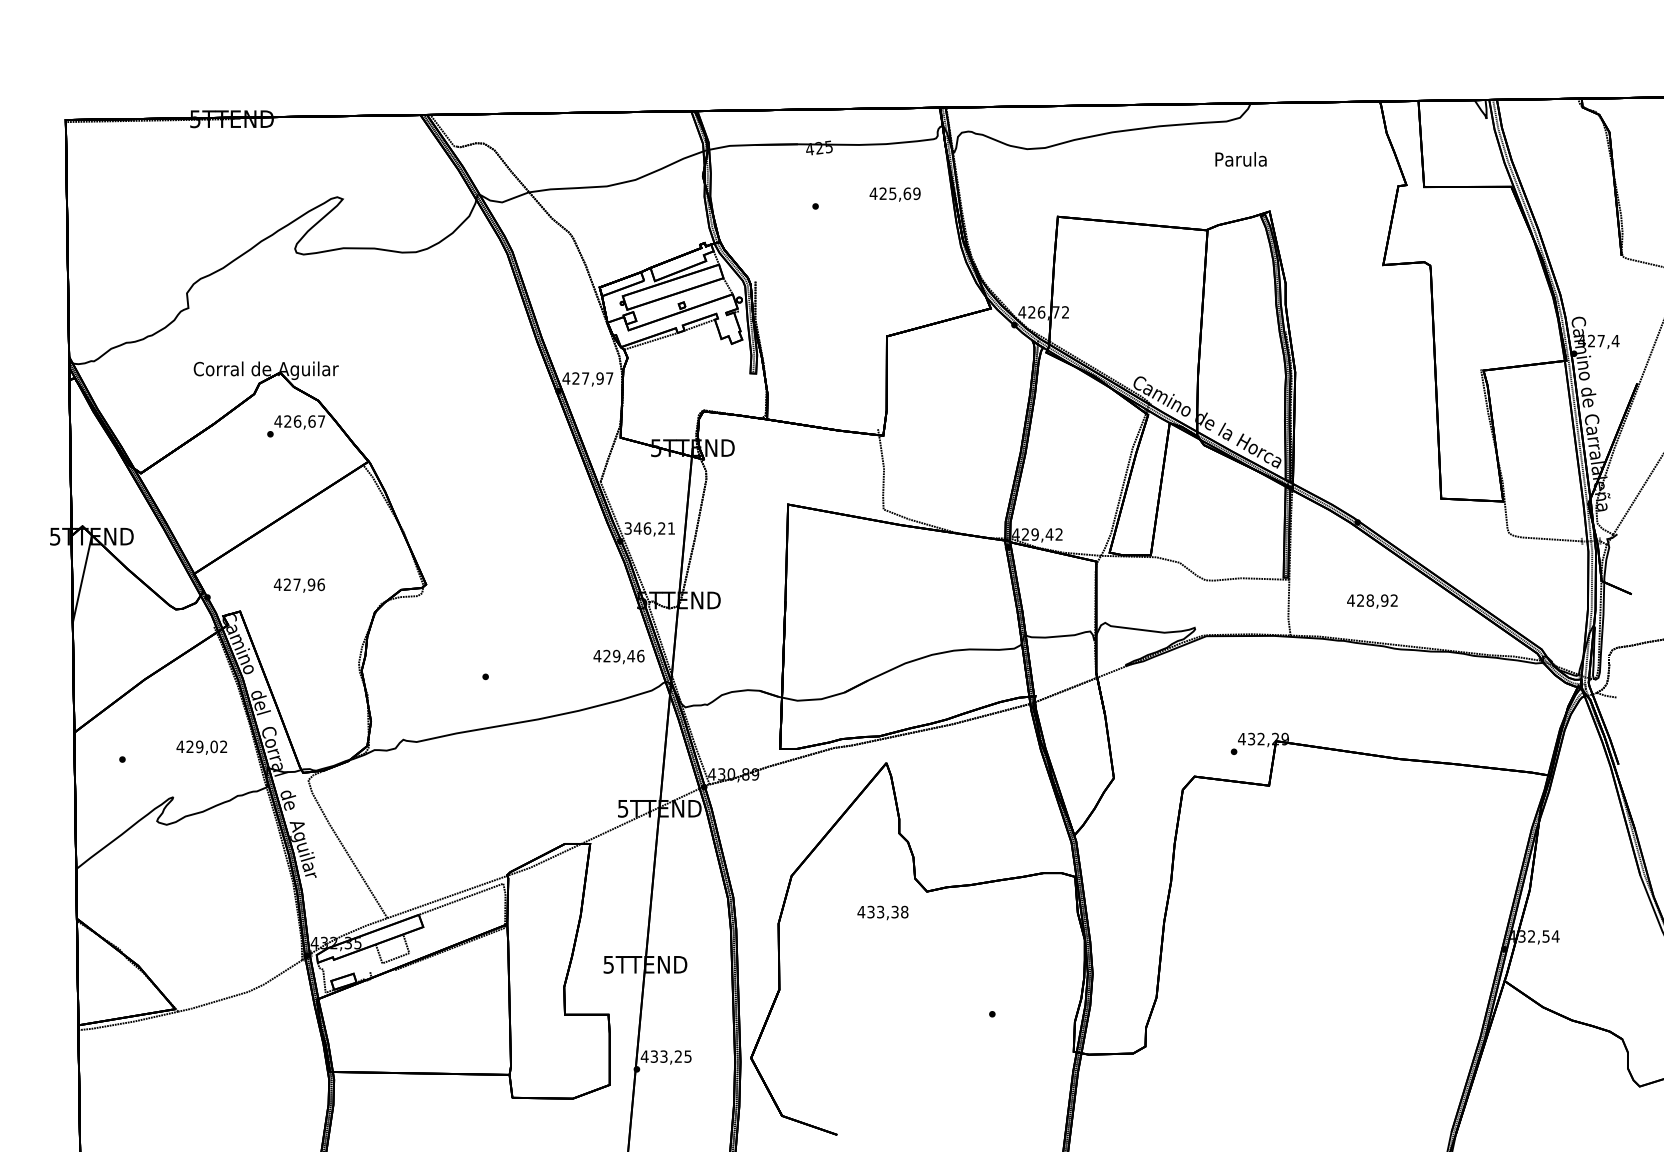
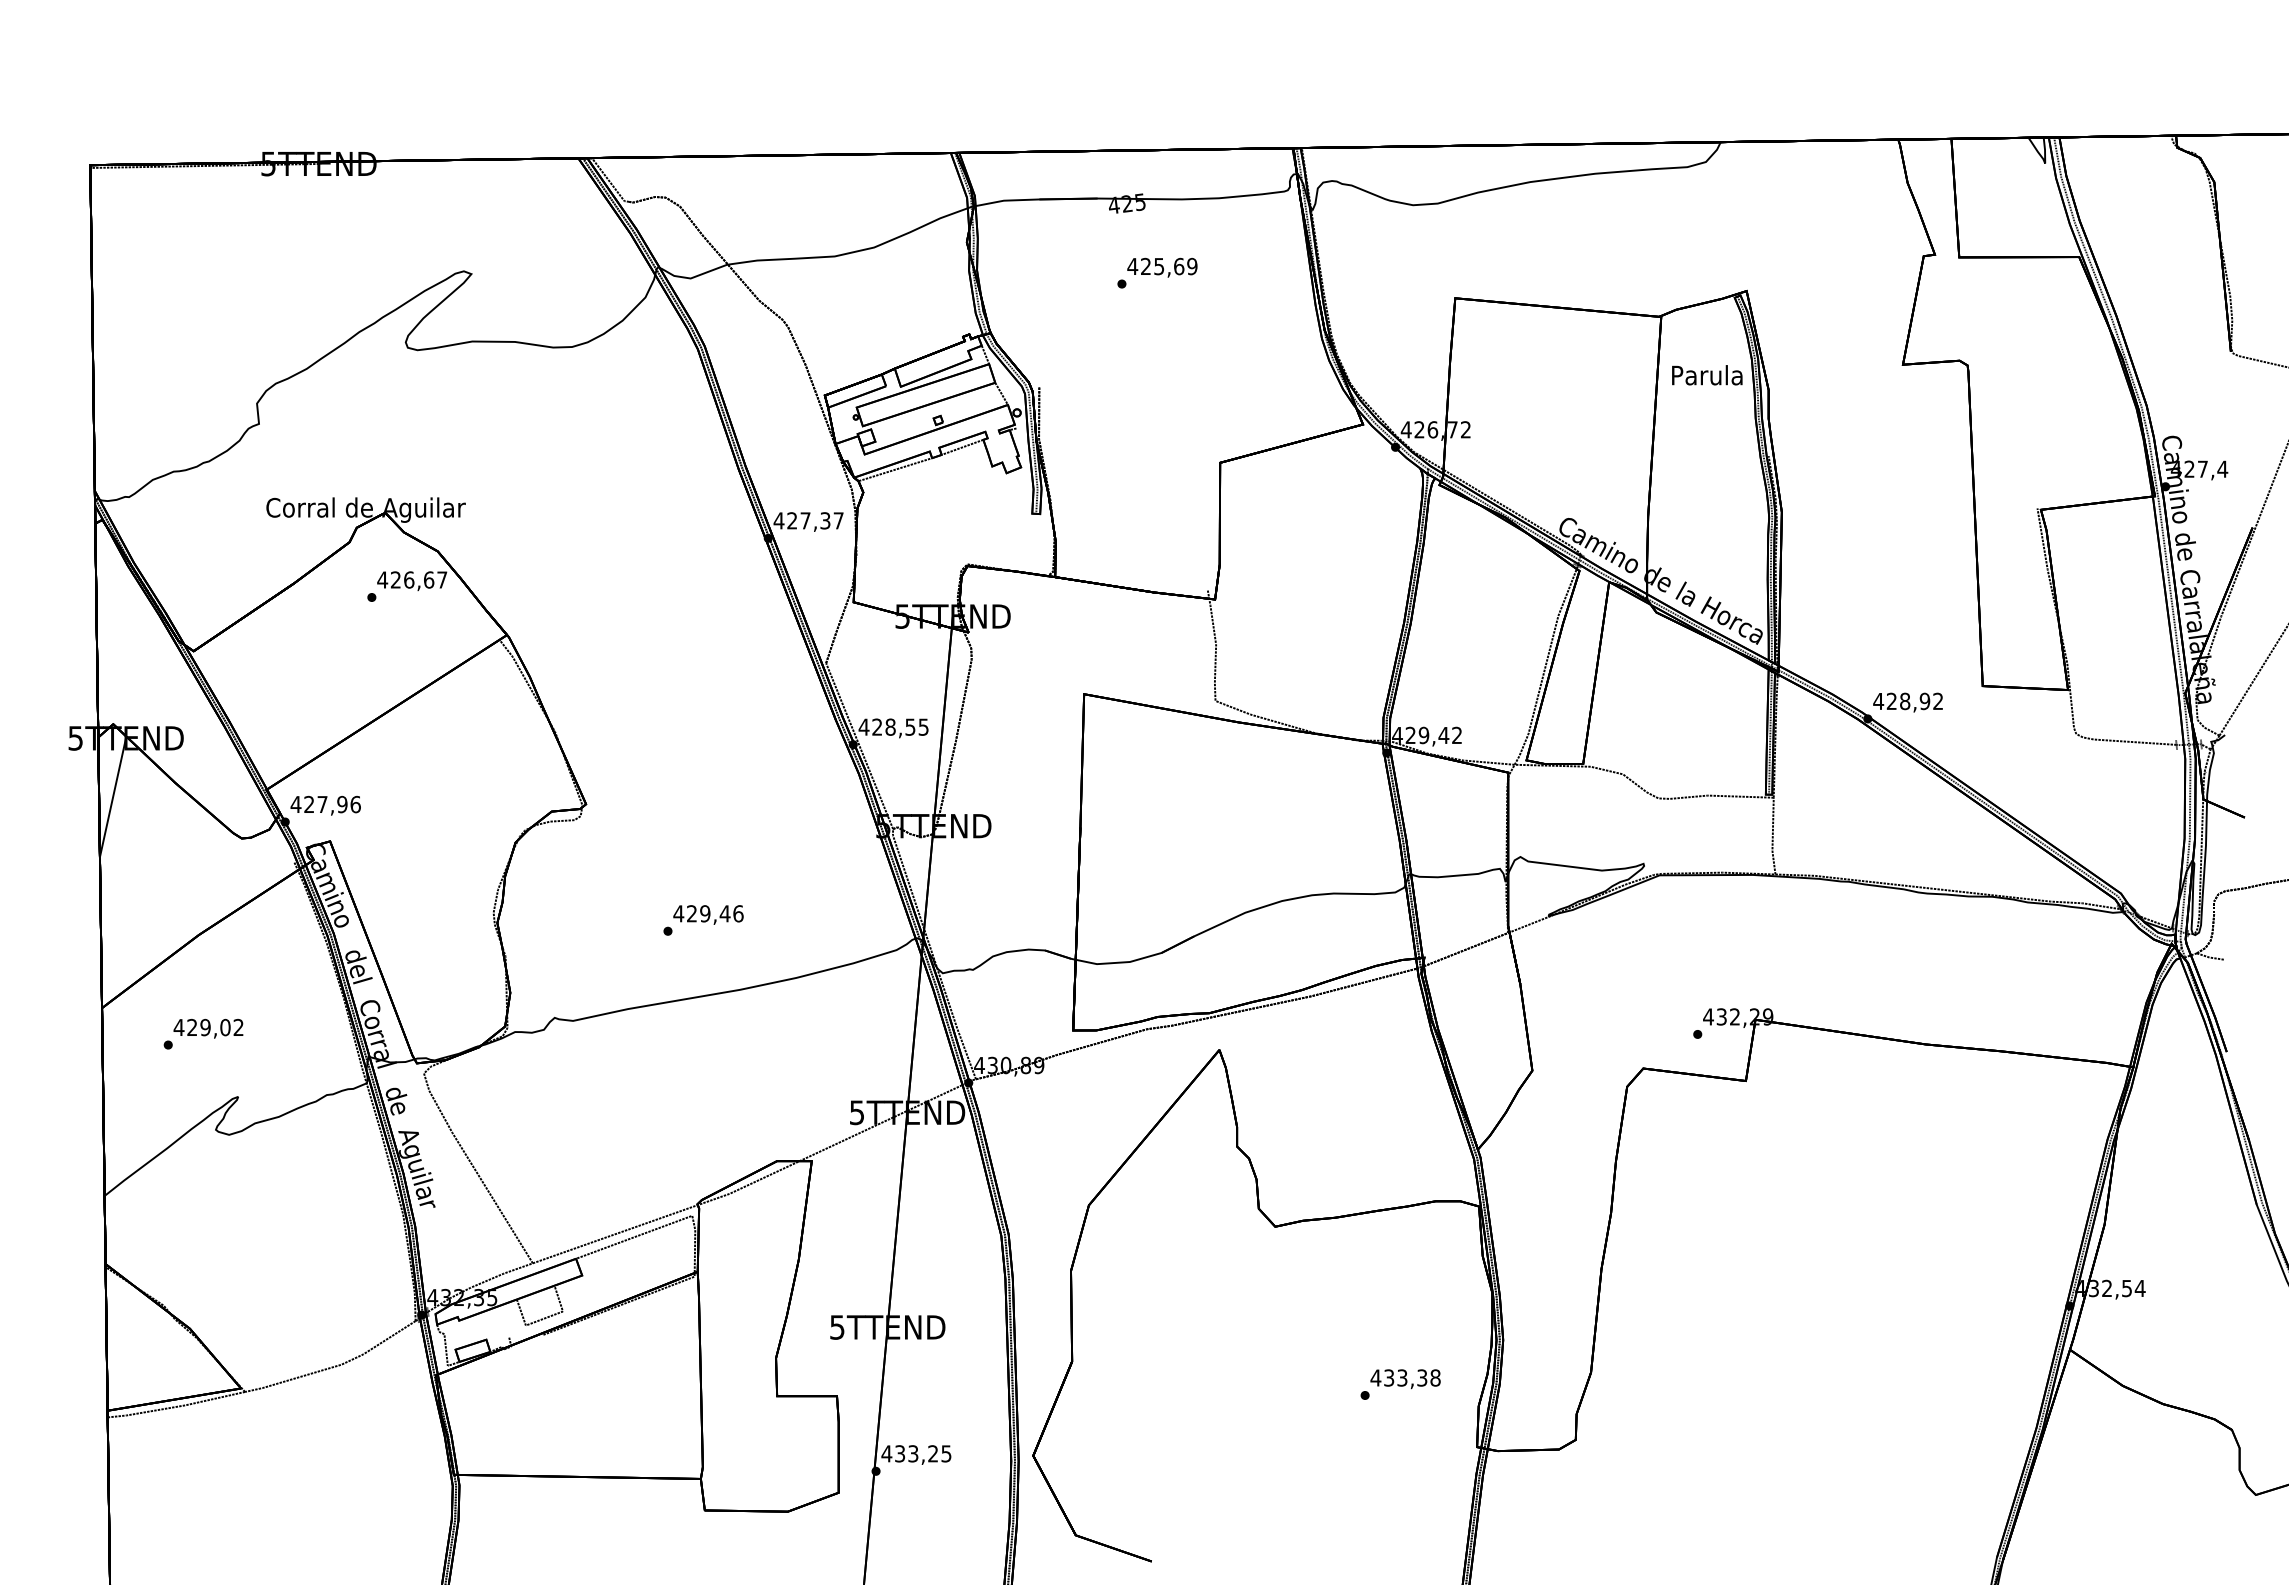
text: (1241, 159) -> (1707, 375), moved
text: (895, 194) -> (1162, 267), moved
text: (600, 378) -> (825, 520), 427,97 -> 427,37
text: (649, 528) -> (893, 726), 346,21 -> 428,55
text: (299, 585) -> (325, 805), moved
text: (1372, 601) -> (1907, 702), moved
text: (619, 656) -> (708, 914), moved
text: (201, 747) -> (208, 1028), moved
text: (882, 913) -> (1405, 1379), moved

